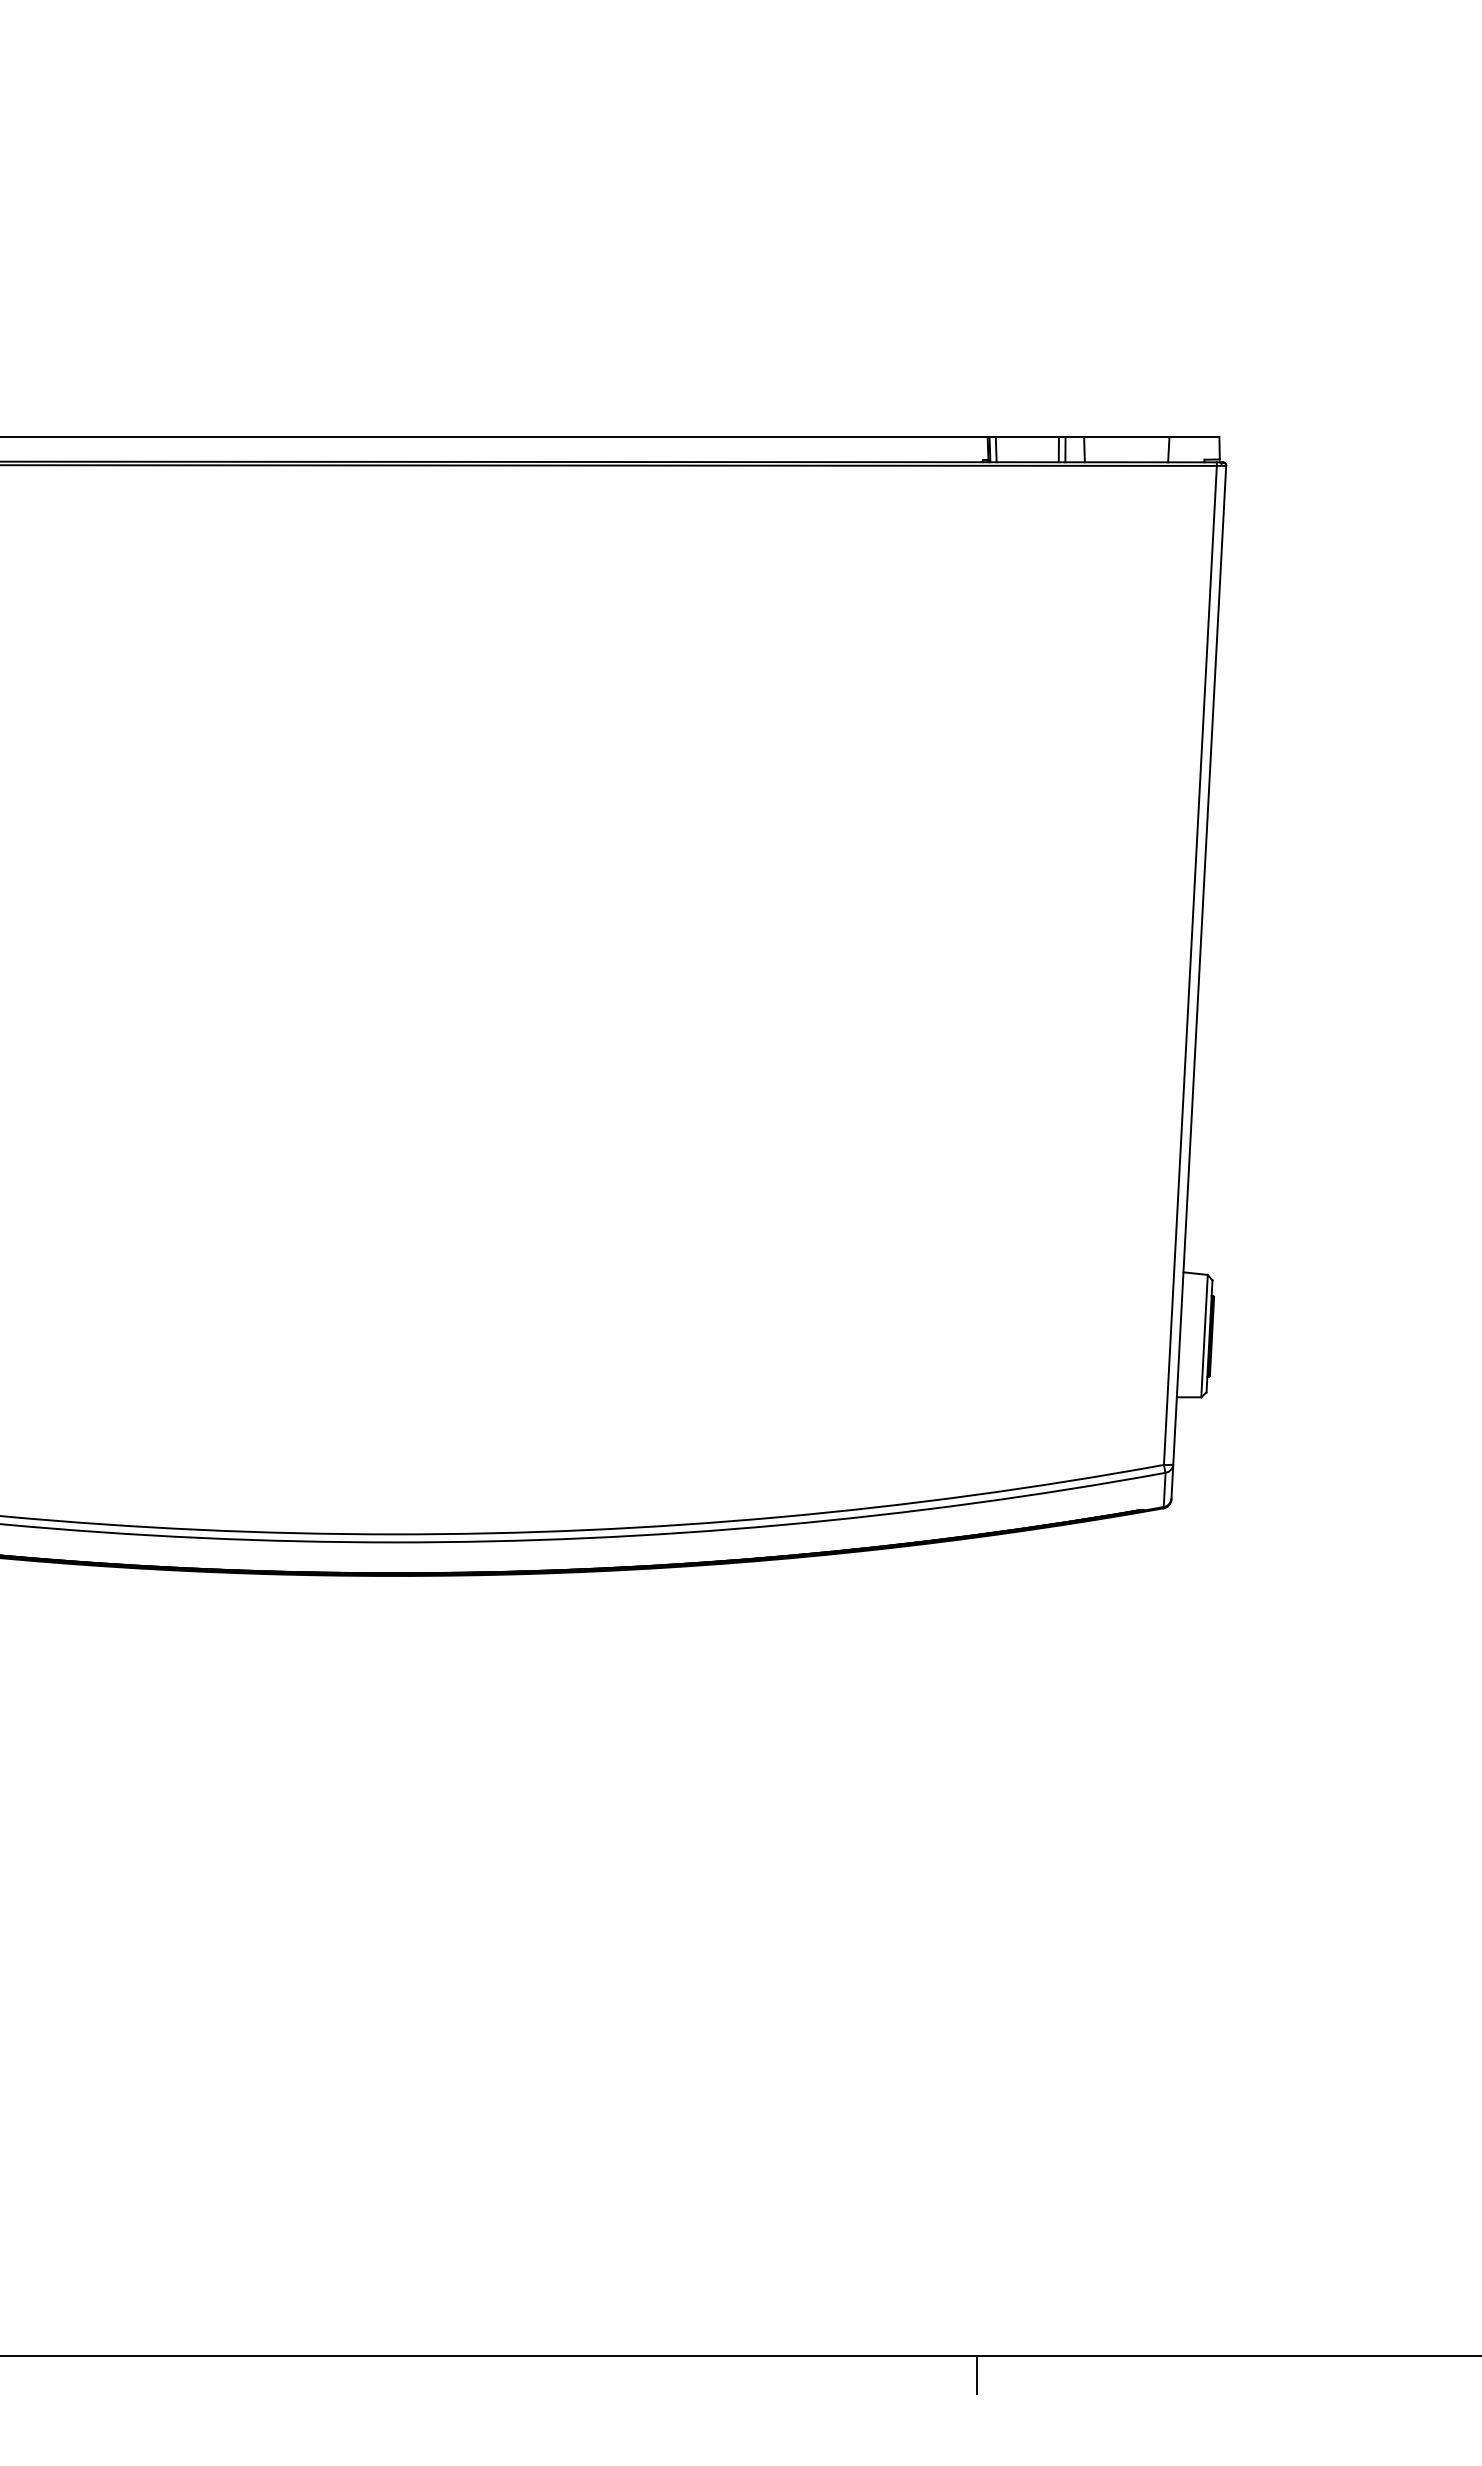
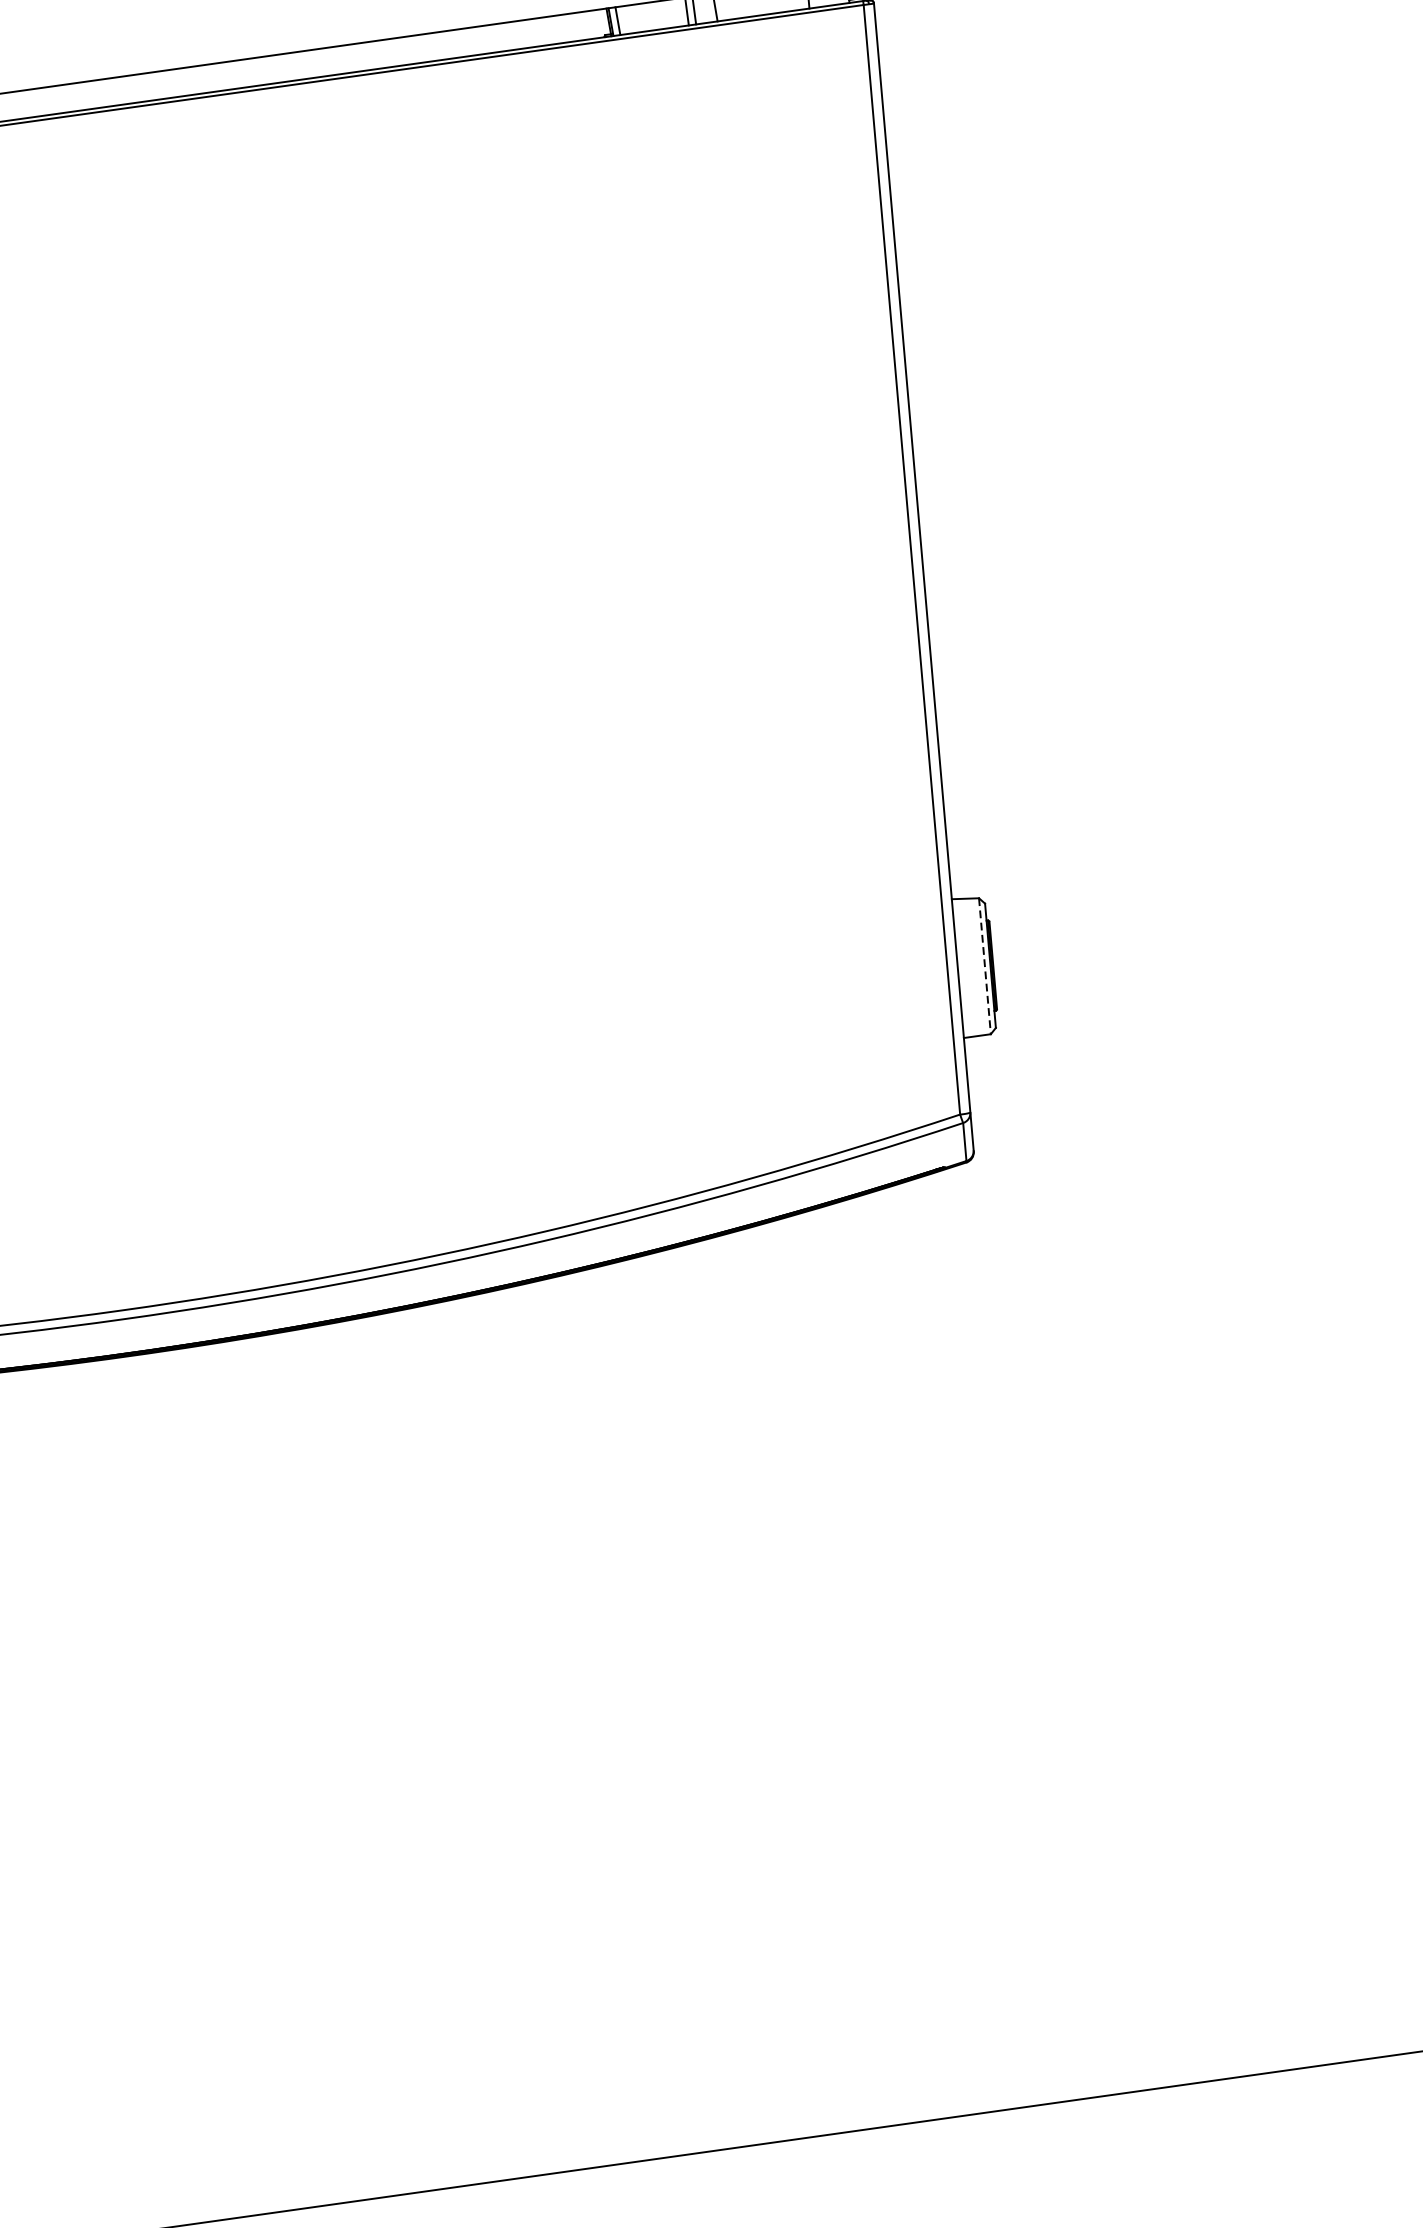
line: (1204, 1336) -> (984, 966), solid -> dashed
line: (976, 2374) -> (894, 2146), removed

